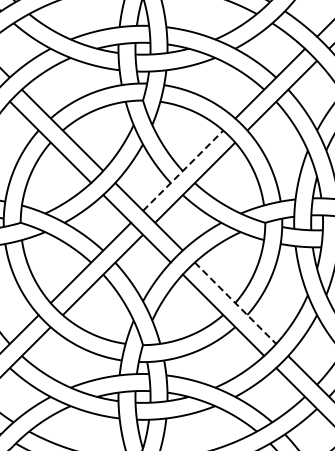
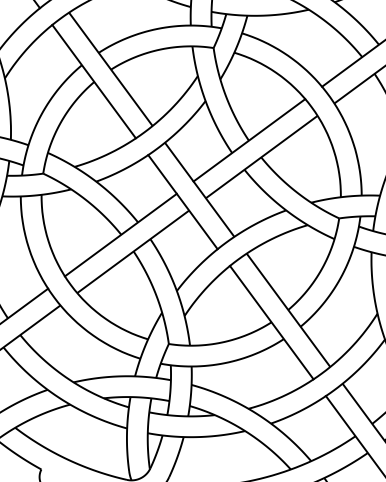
line: (183, 170) -> (249, 140), dashed -> solid
line: (235, 303) -> (288, 310), dashed -> solid

